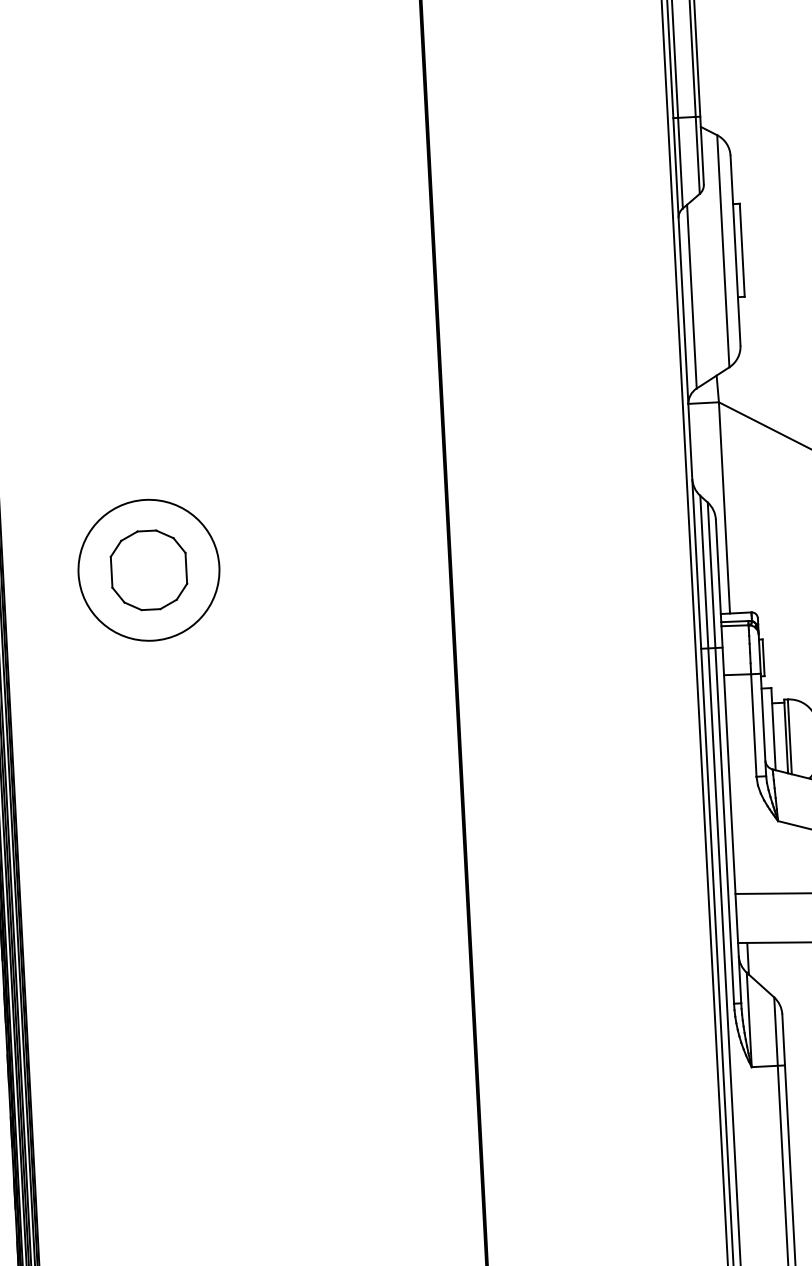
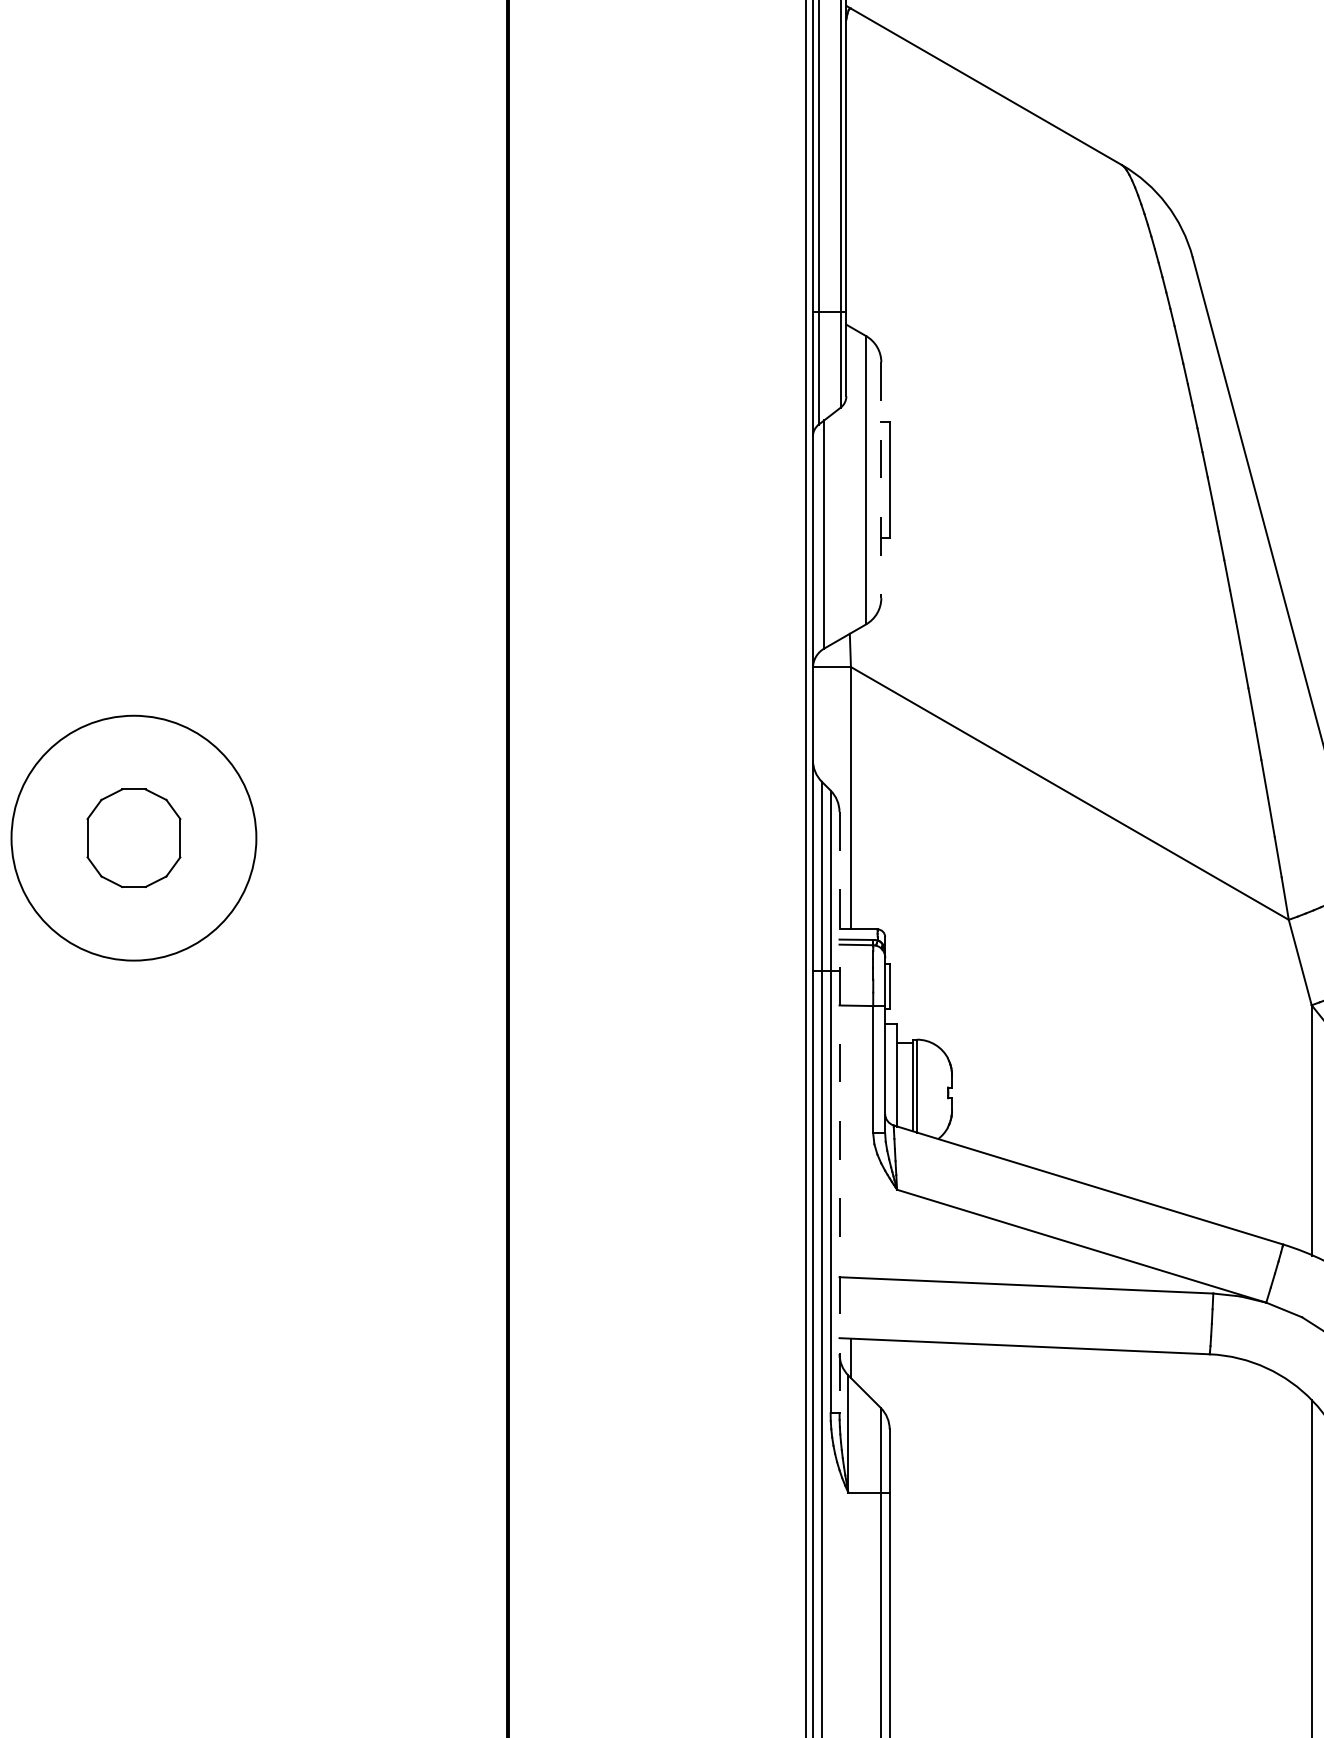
line: (735, 250) -> (881, 480), solid -> dashed
circle: (148, 569) -> (133, 837), size x1.4
line: (728, 761) -> (839, 1112), solid -> dashed

